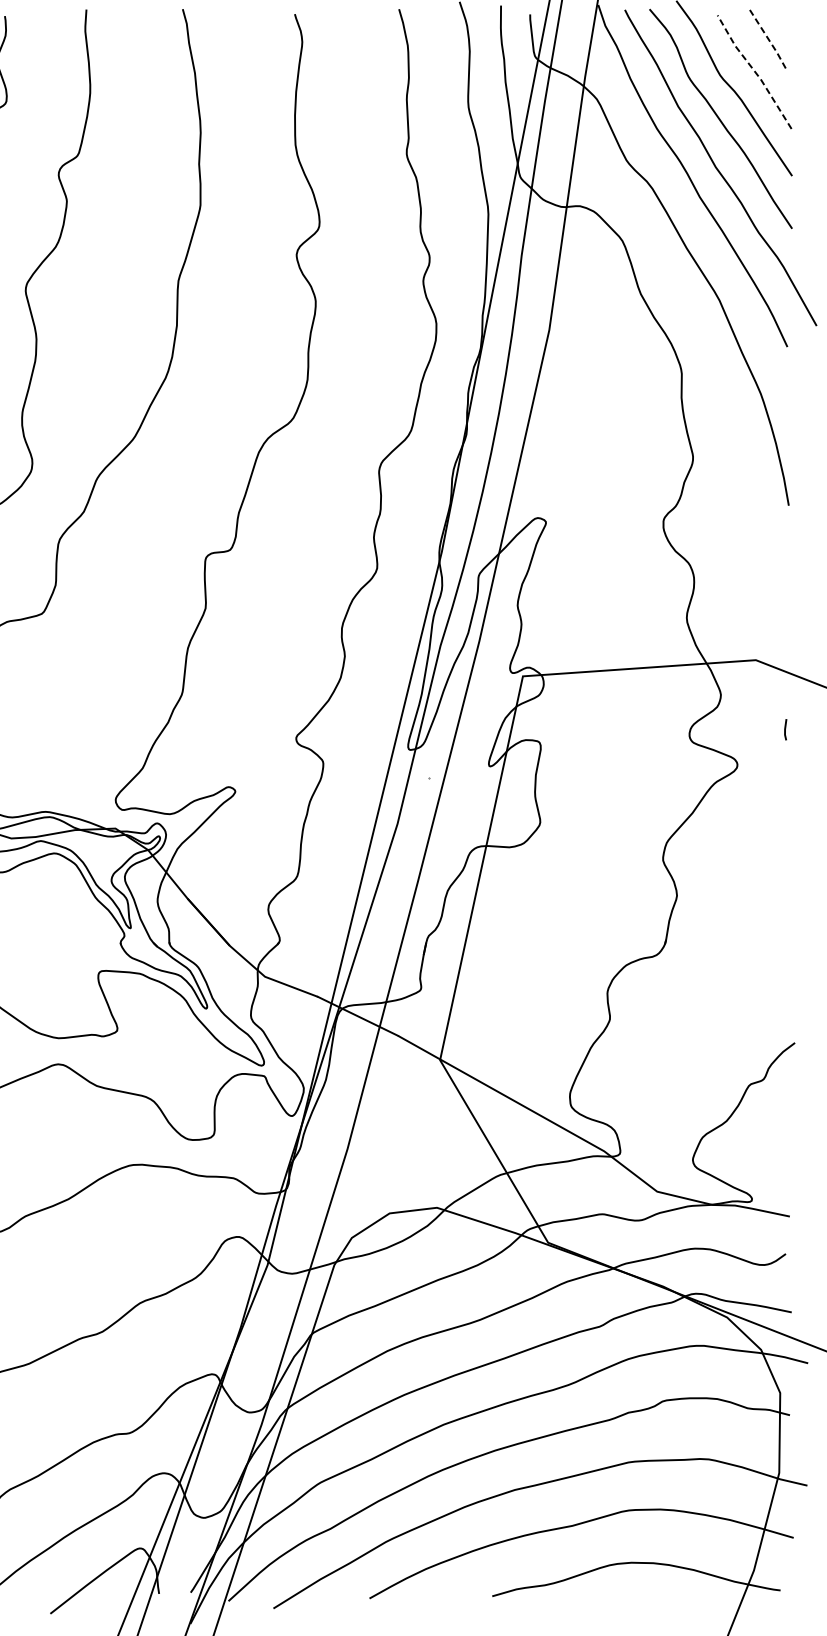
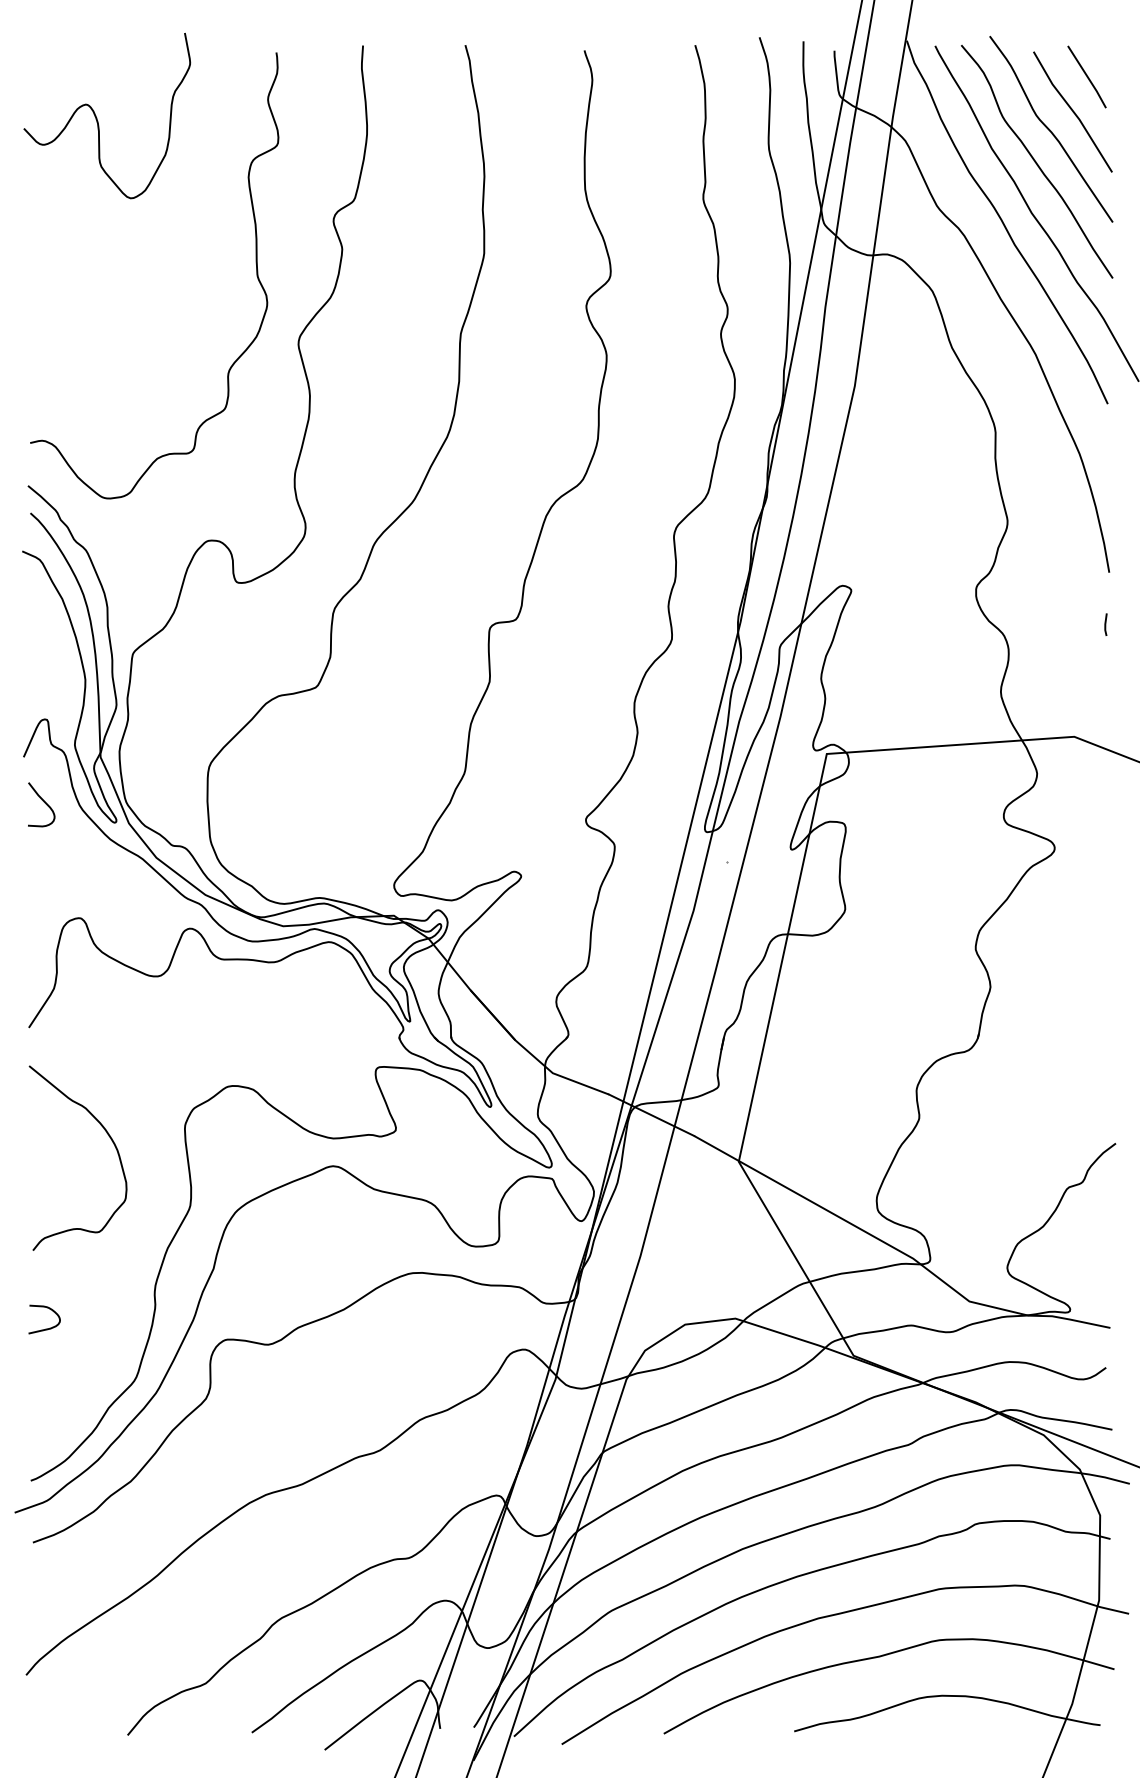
line: (768, 39) -> (1087, 77), dashed -> solid
line: (755, 71) -> (1073, 111), dashed -> solid
line: (785, 729) -> (1105, 624), moved

